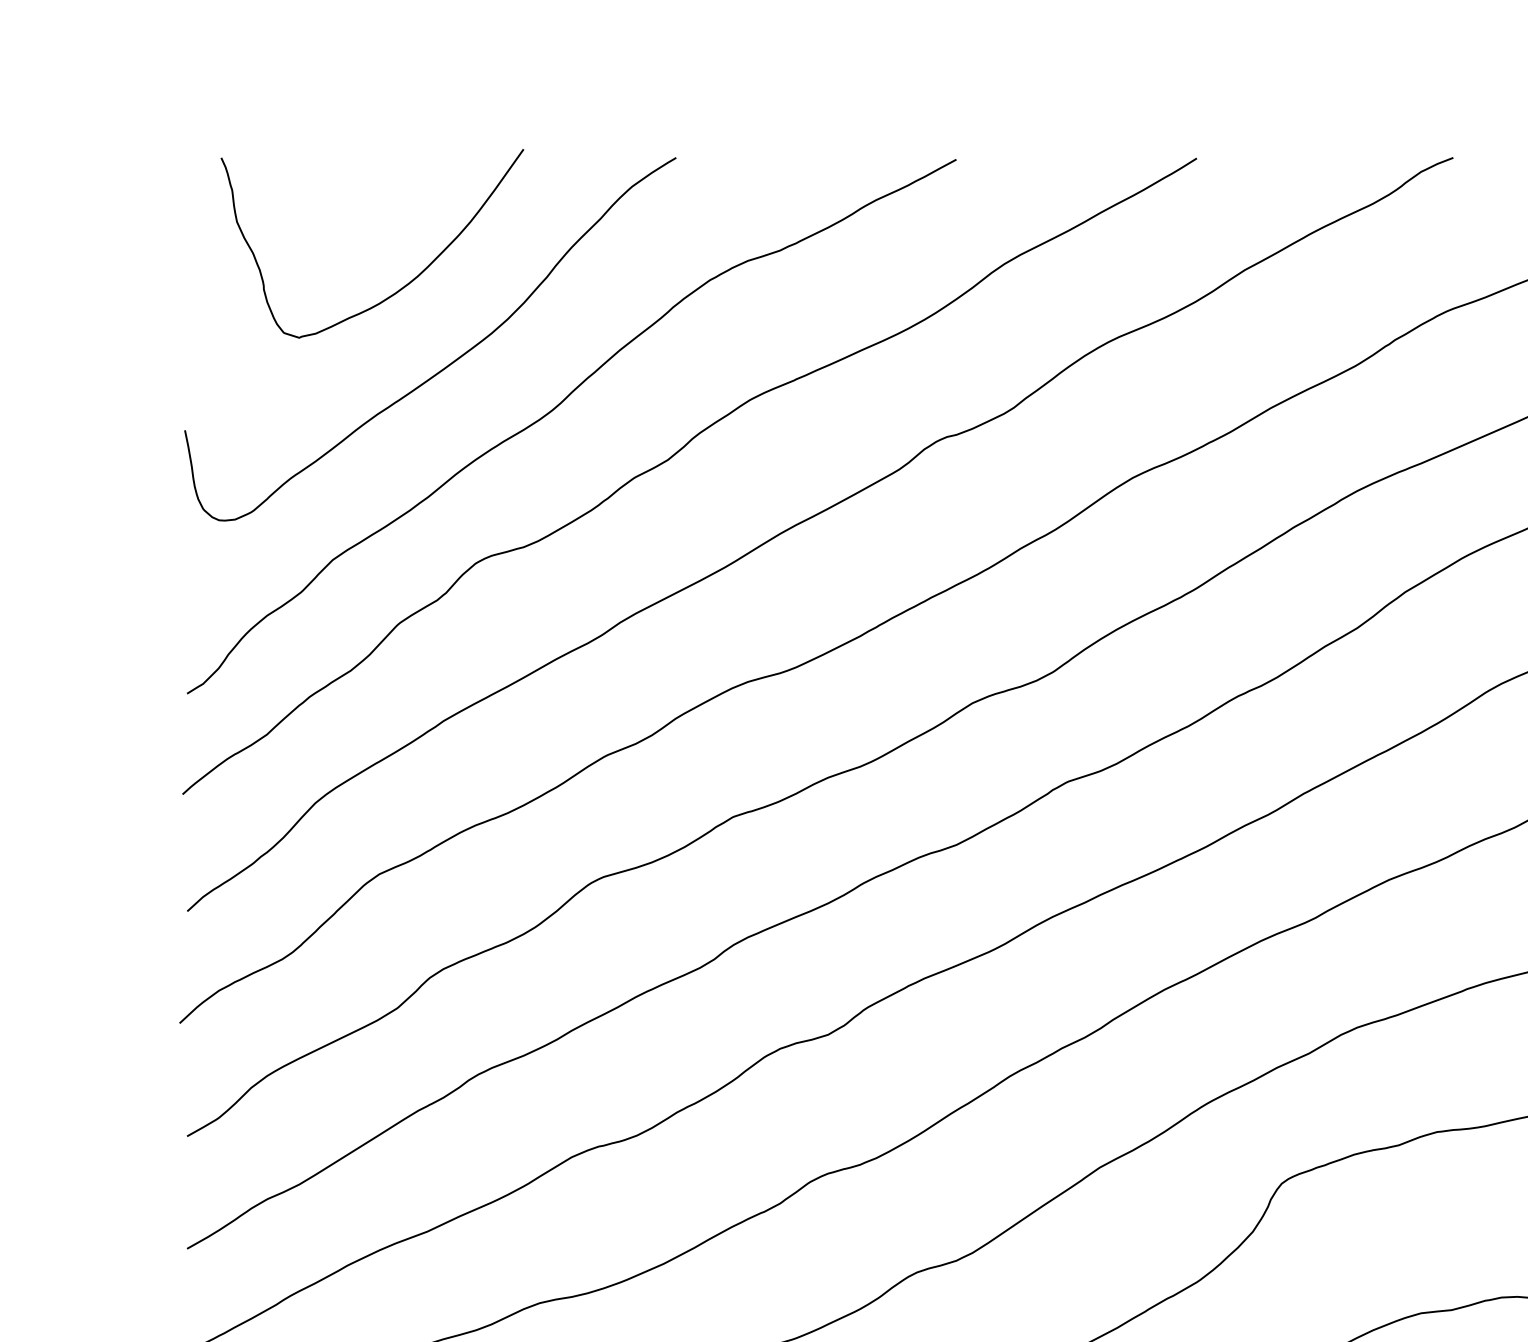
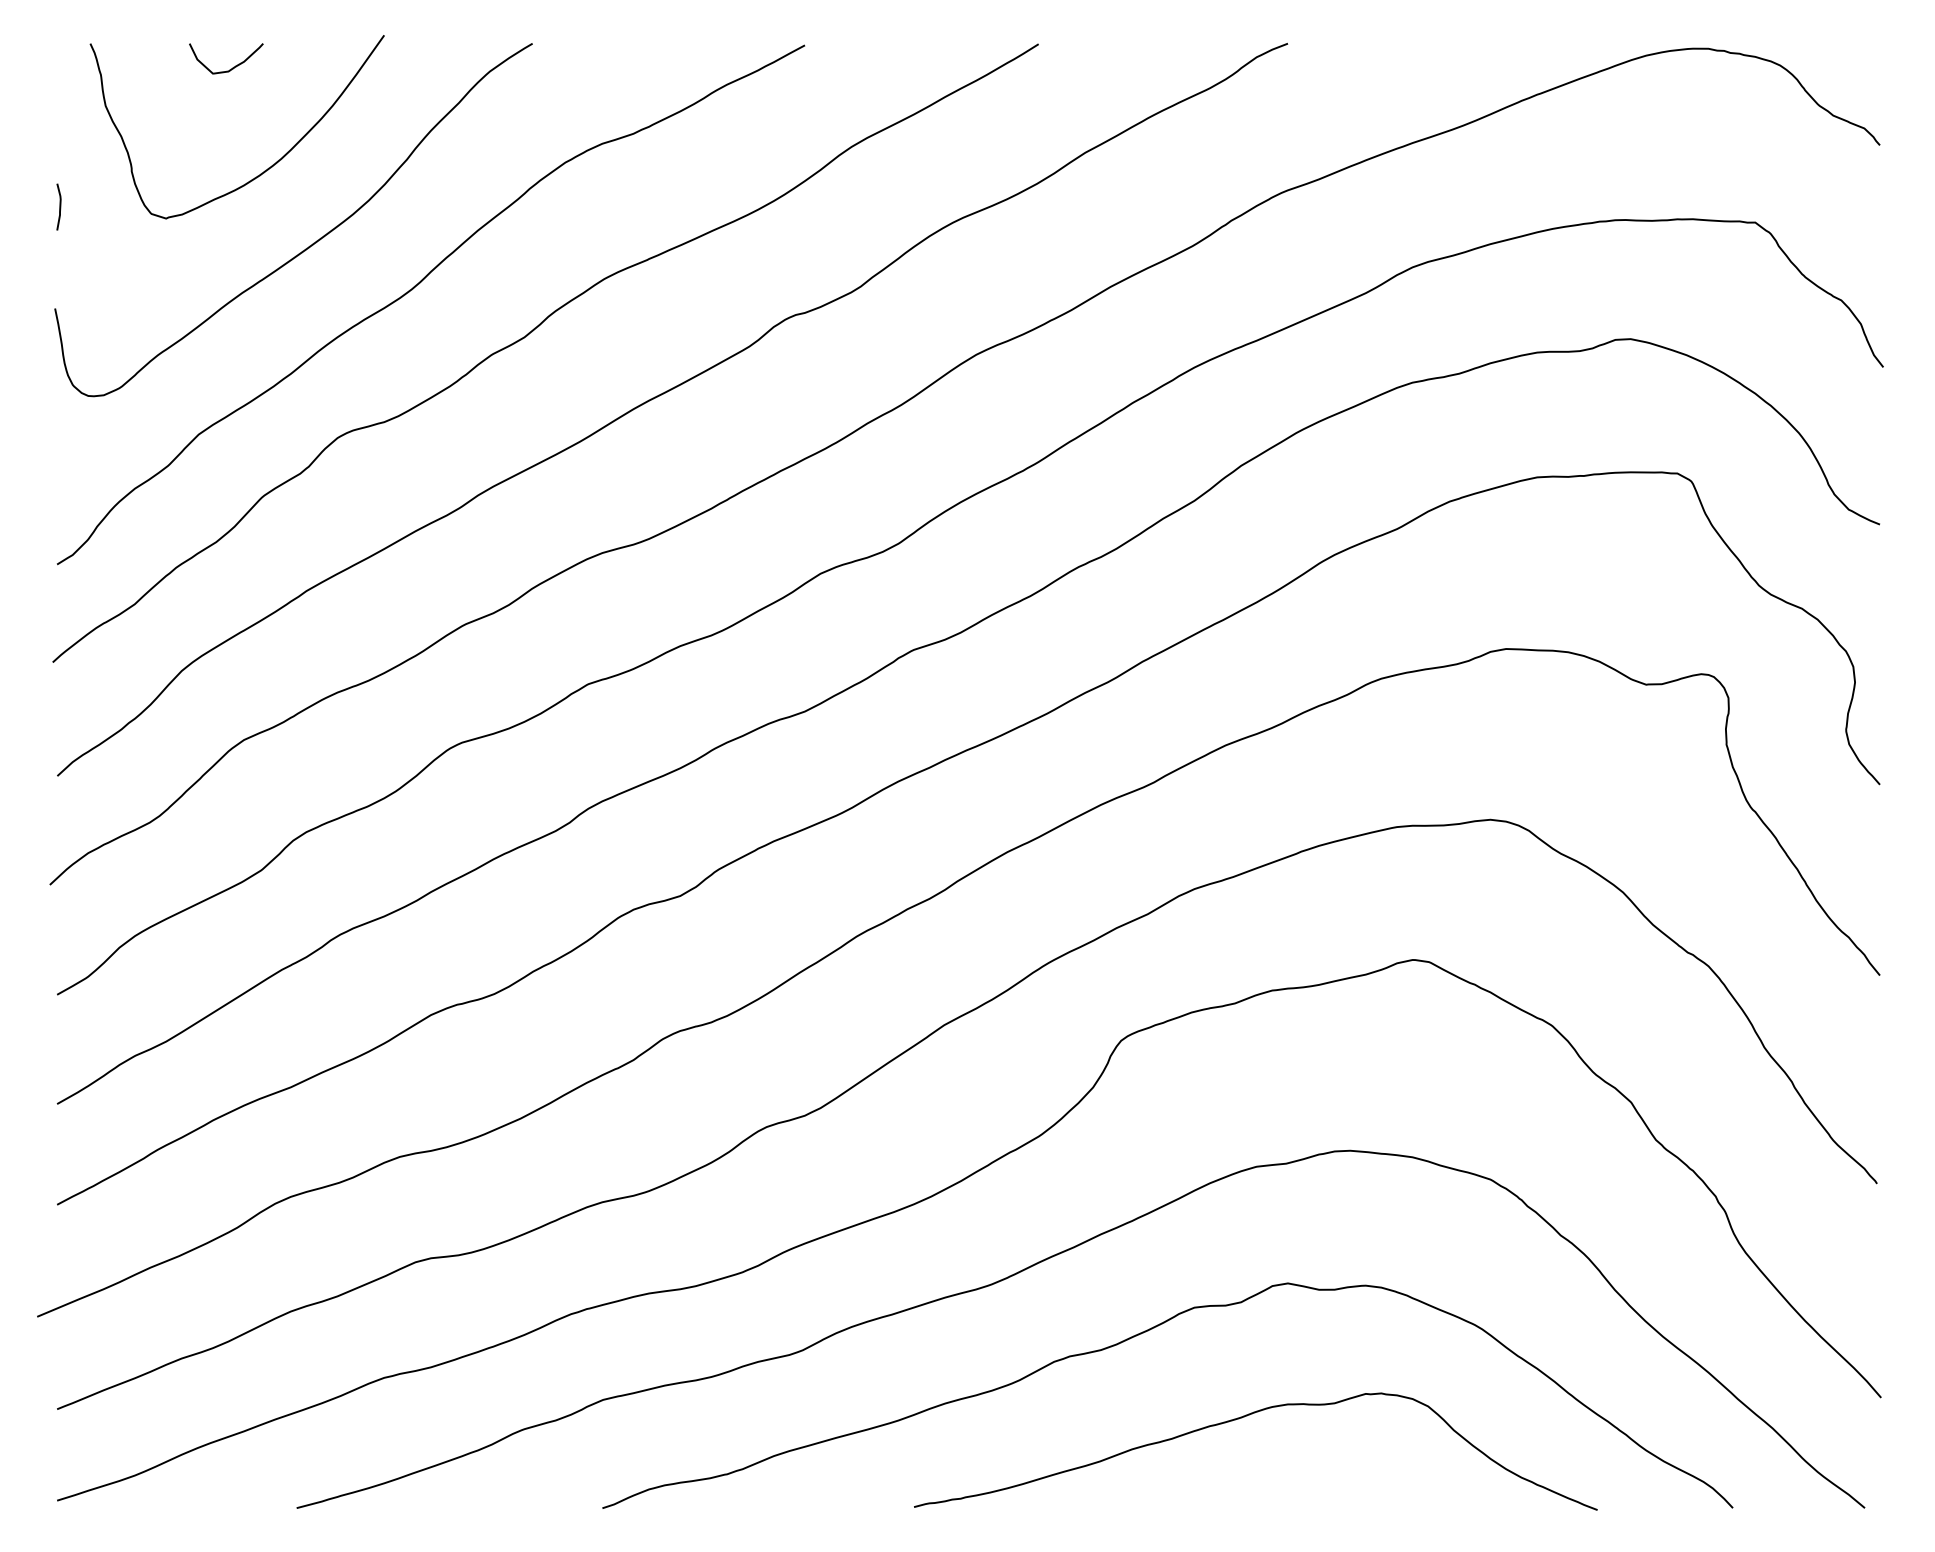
curve: (367, 182) -> (232, 67), added
curve: (189, 325) -> (59, 206), added

